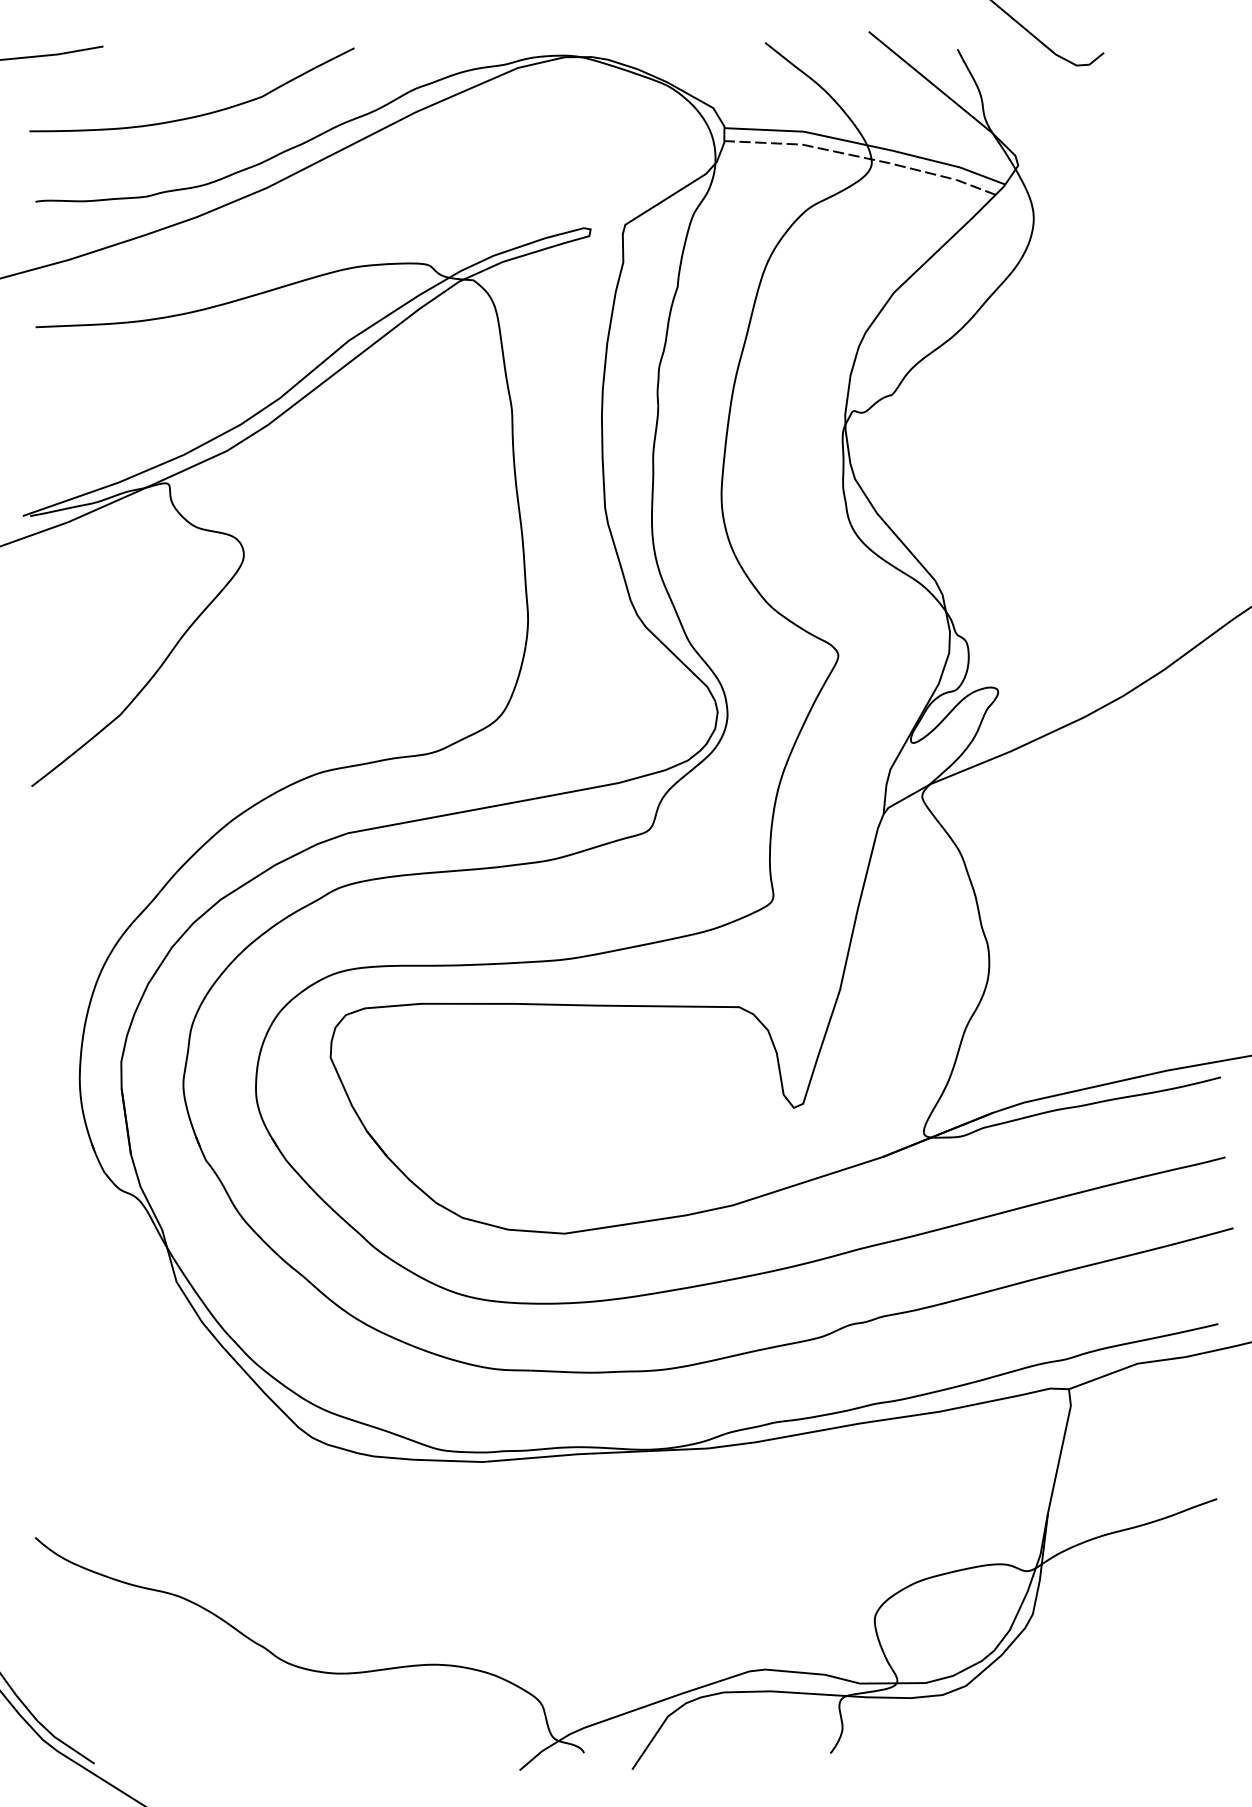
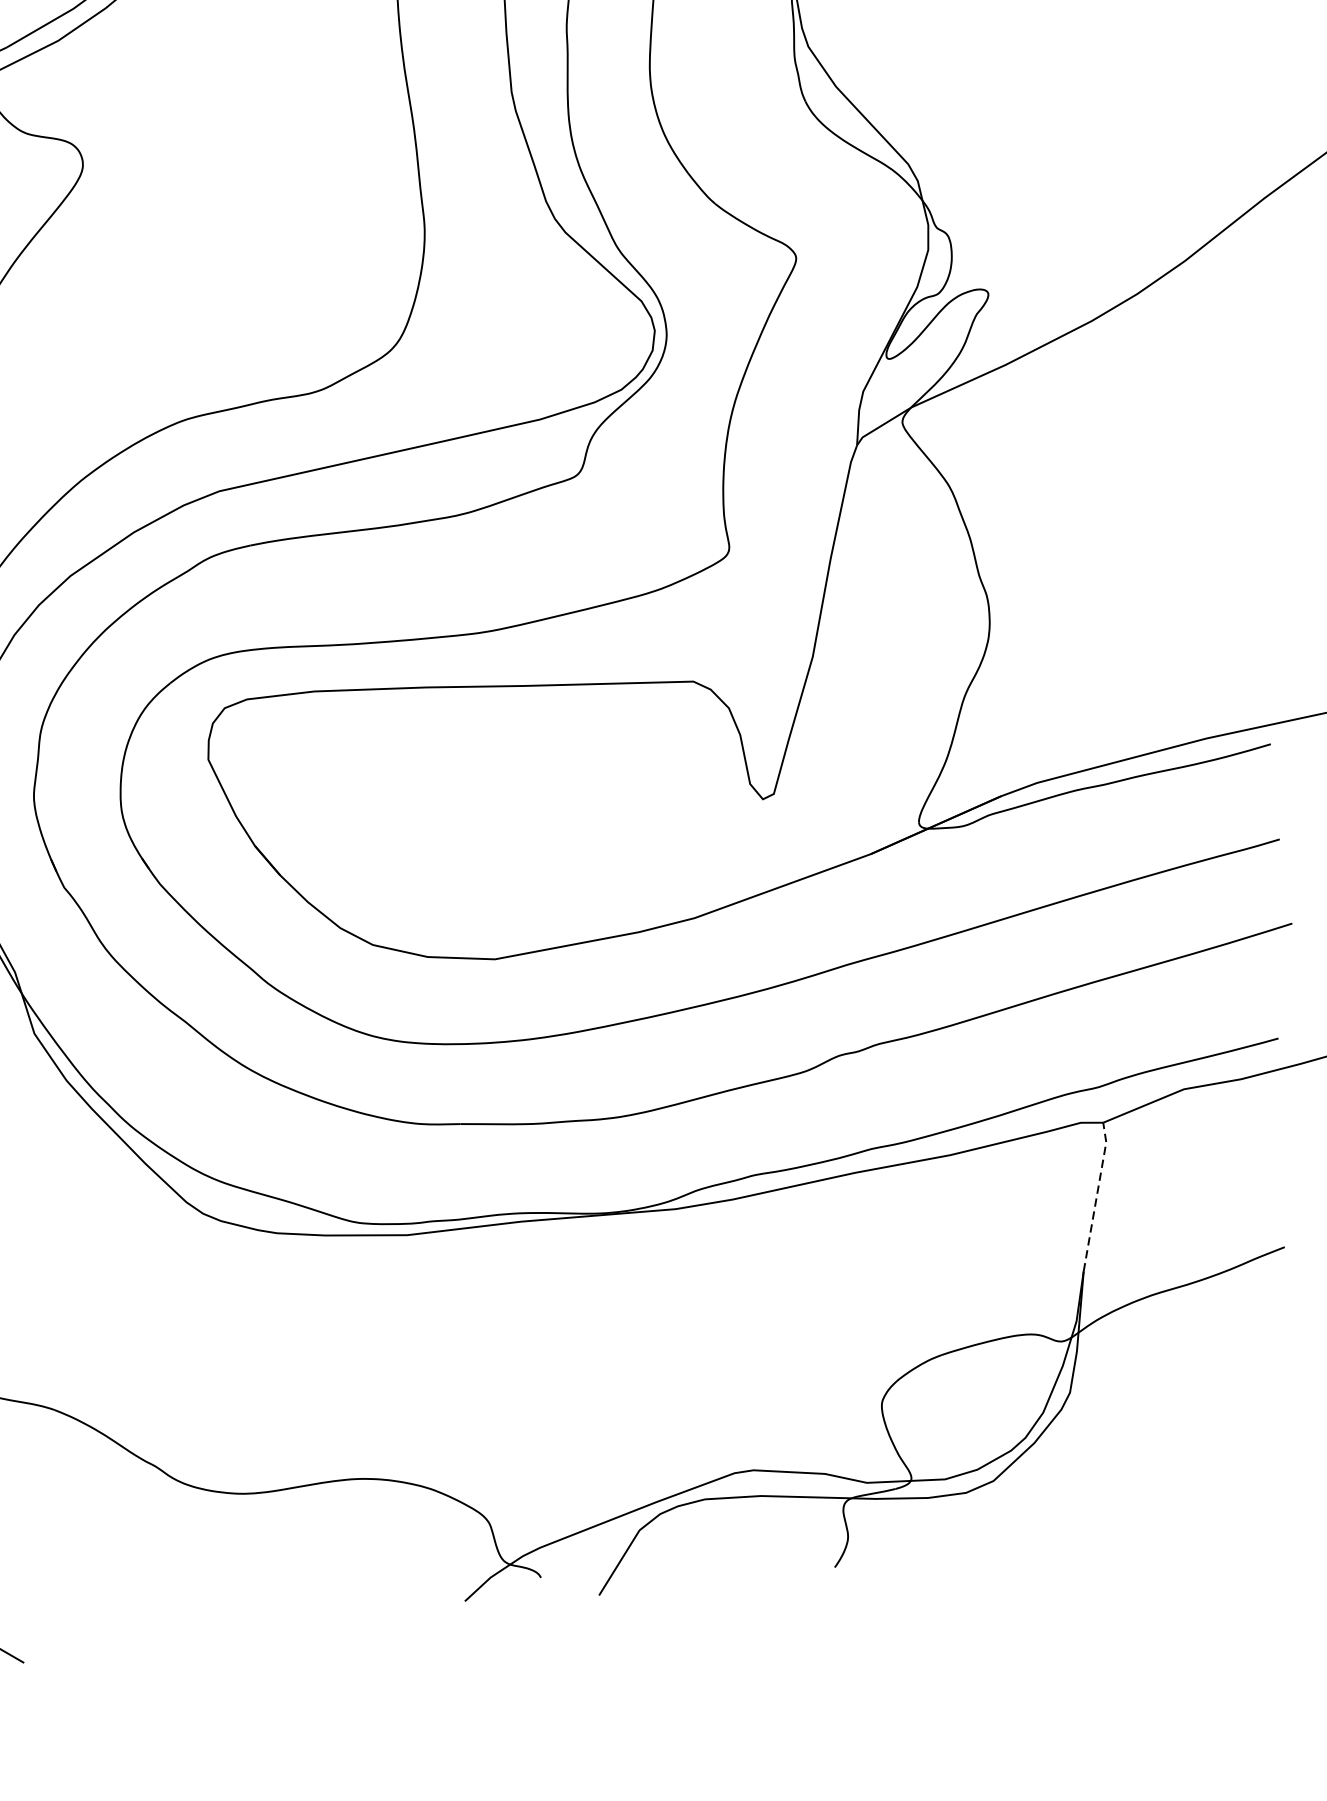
line: (1061, 1450) -> (1097, 1196), solid -> dashed

